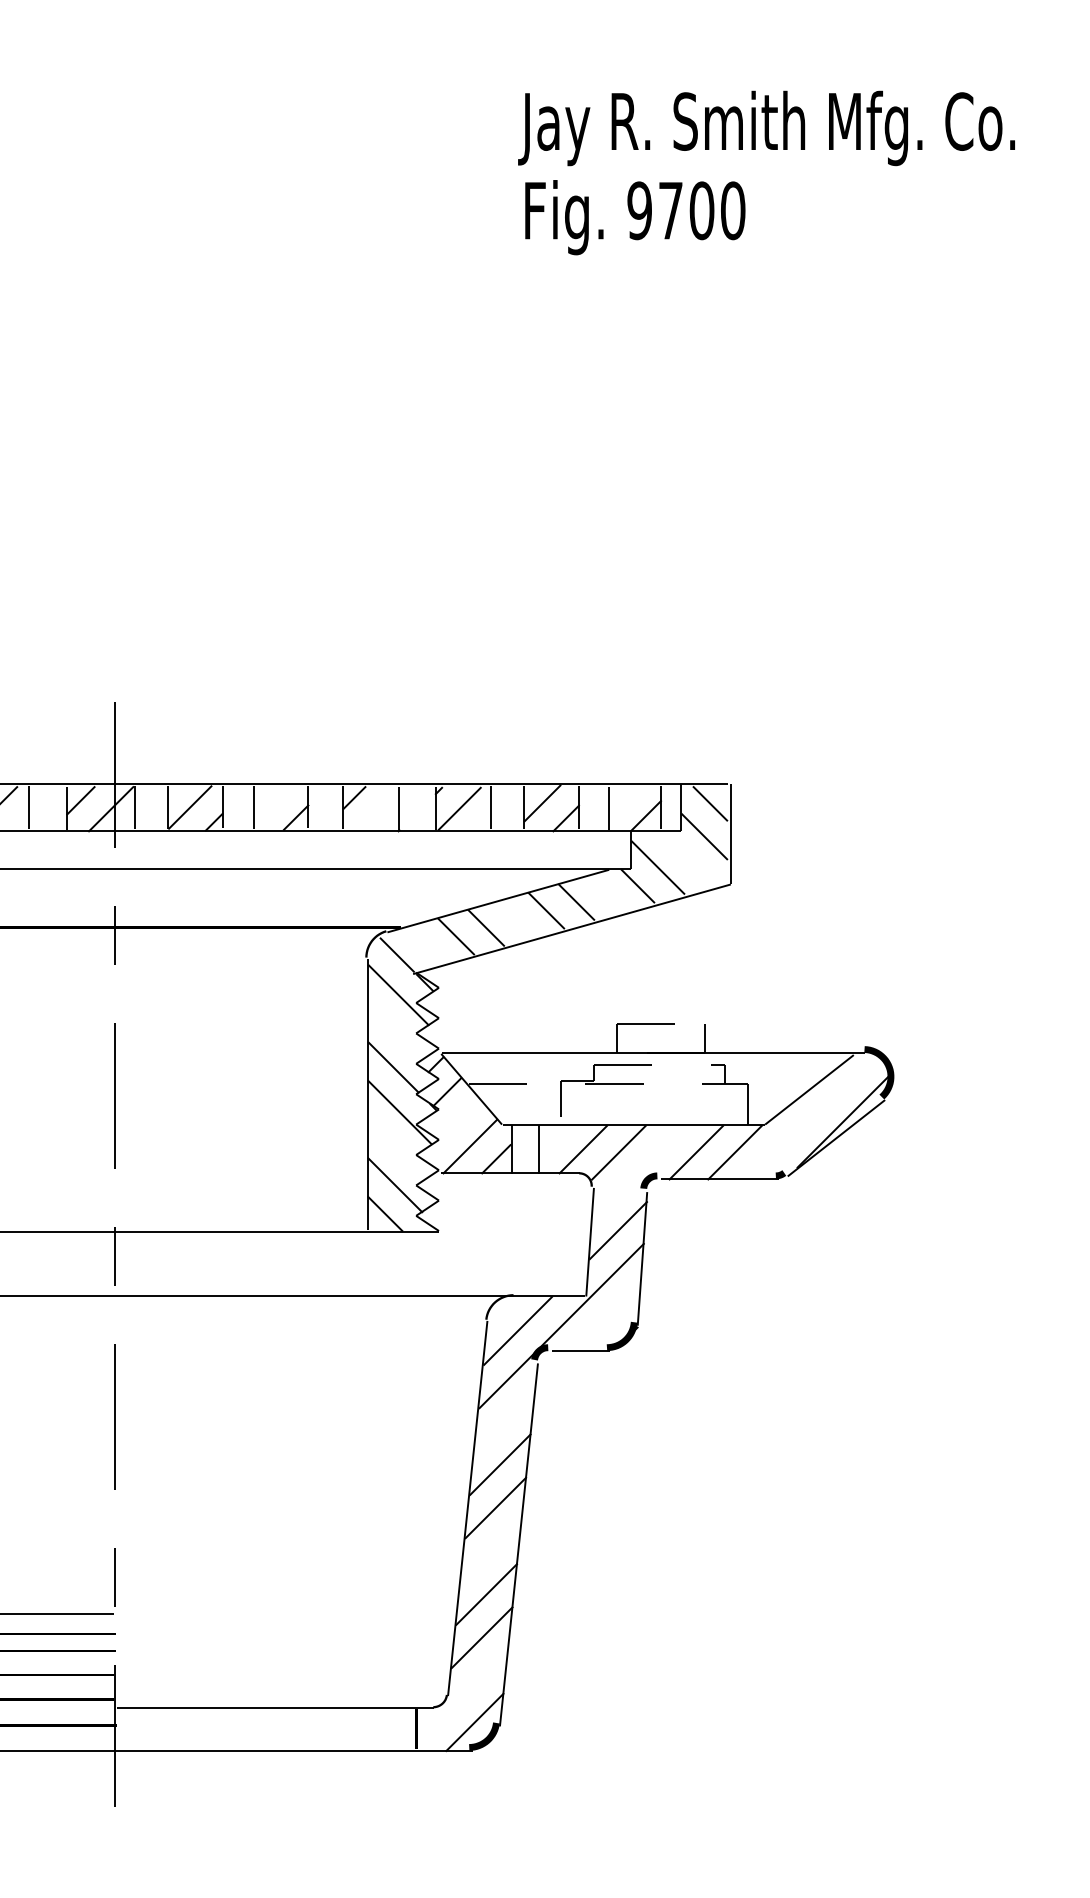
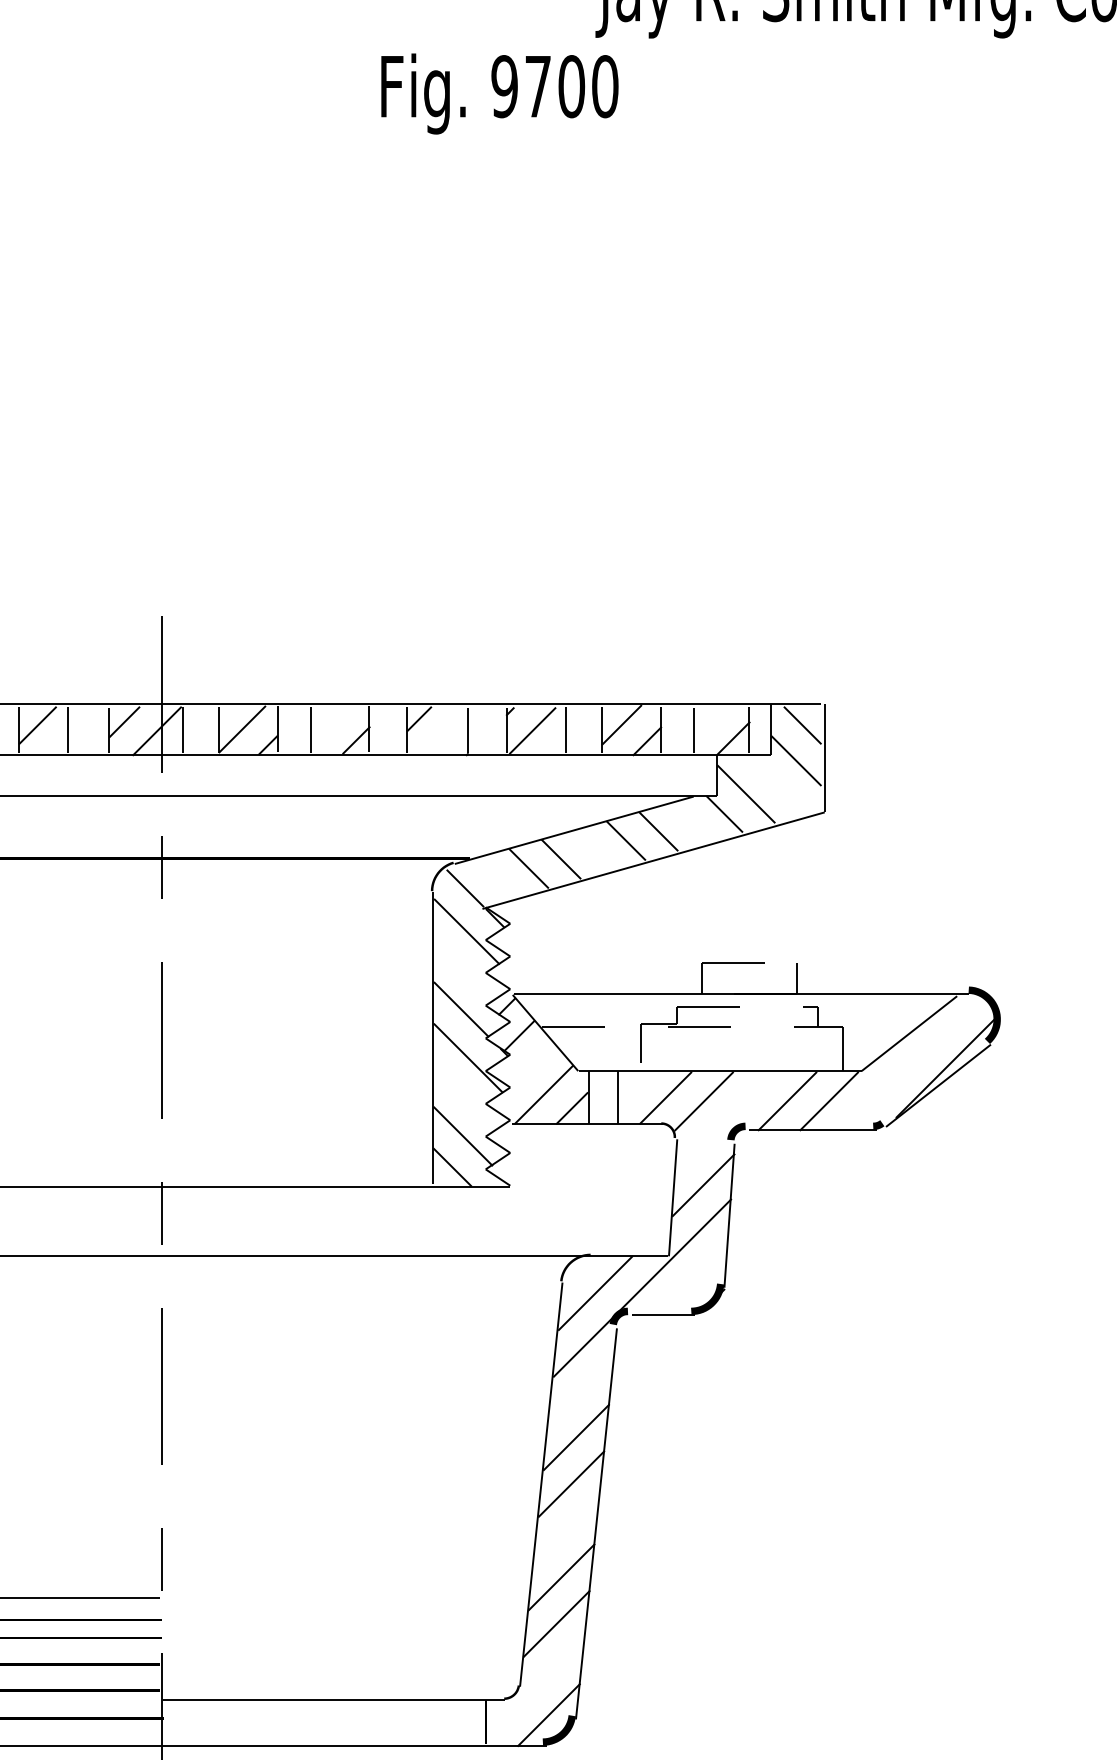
text: (635, 217) -> (500, 93), moved

